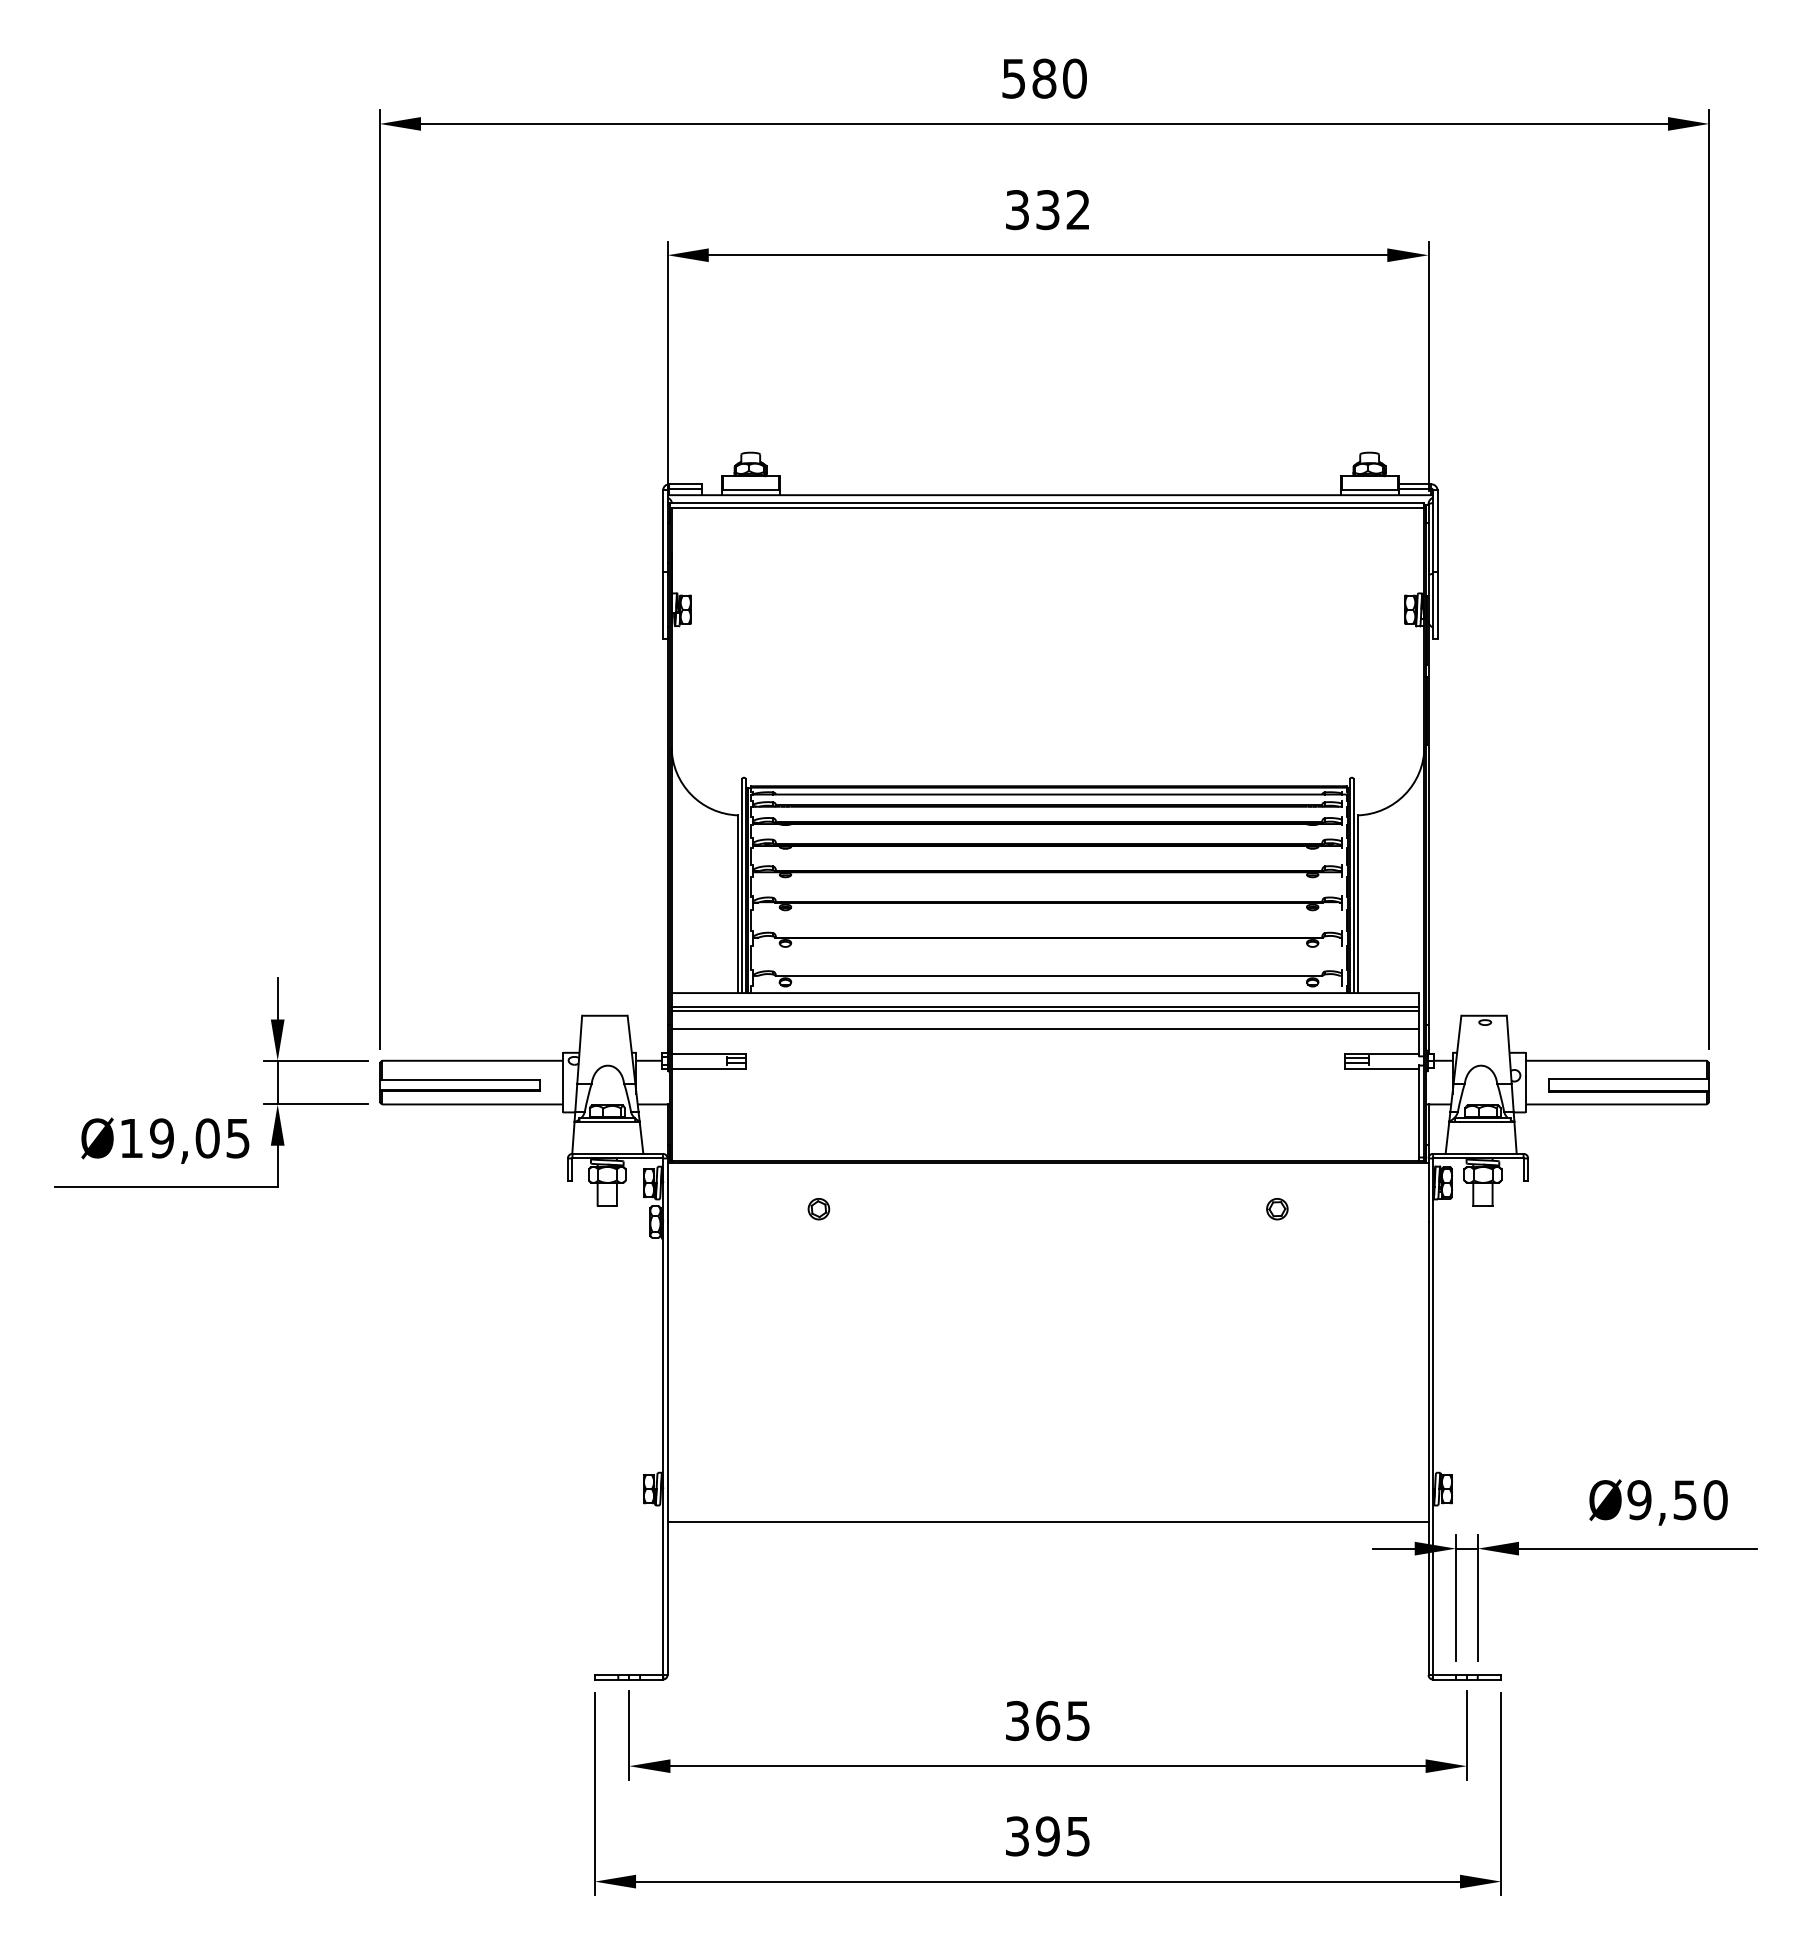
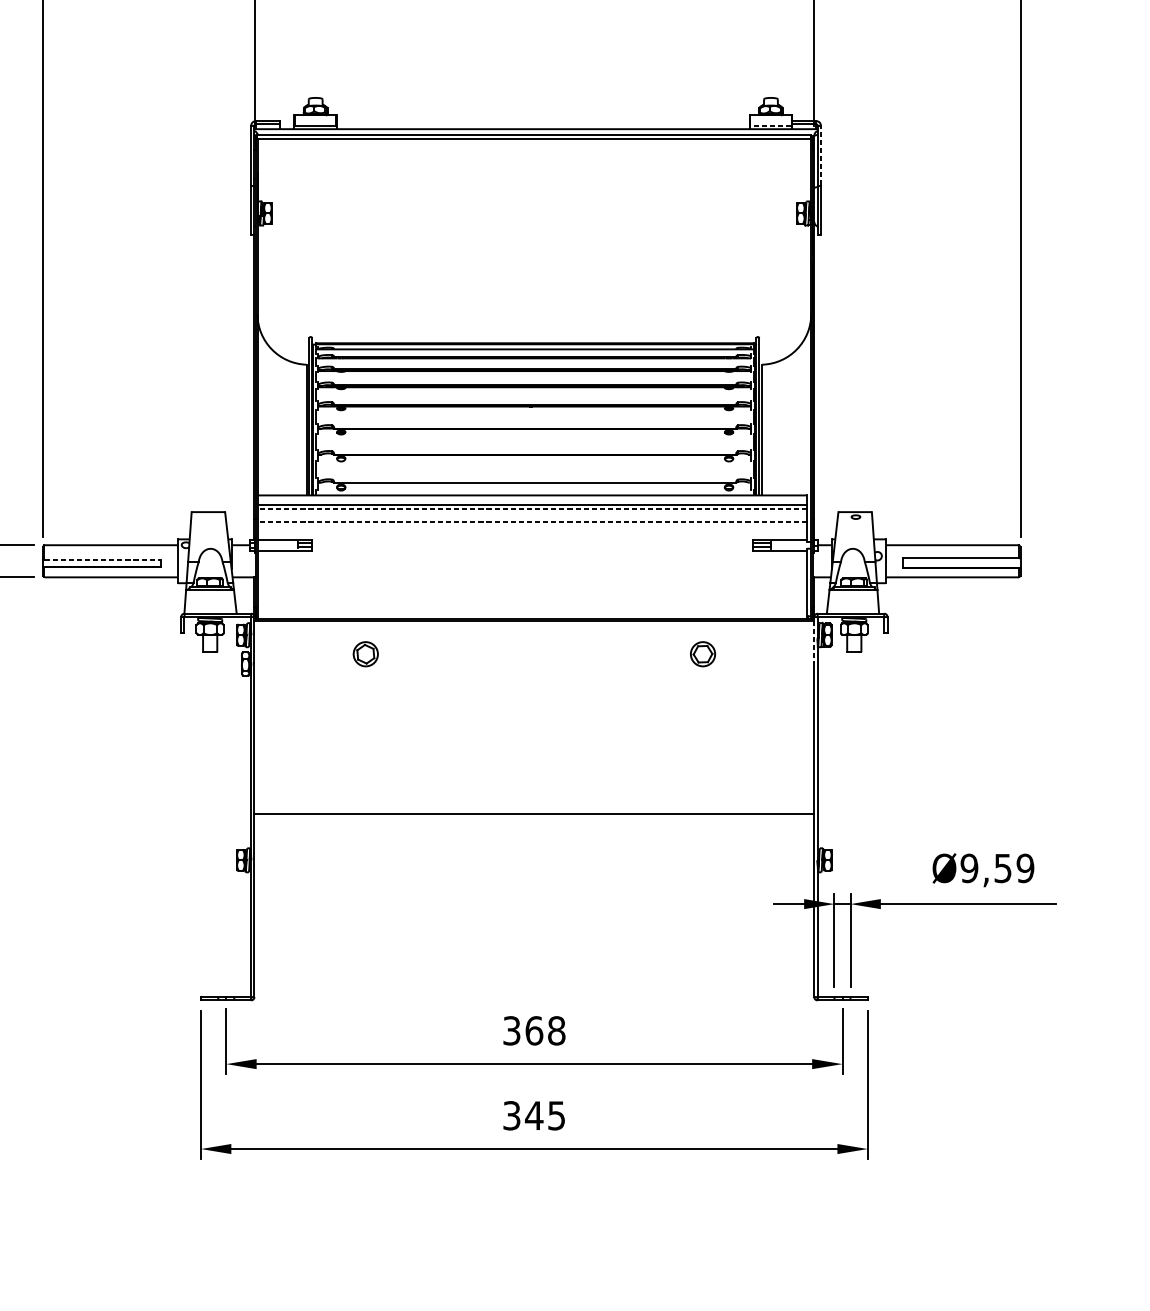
line: (1369, 490) -> (770, 125), solid -> dashed
line: (1437, 531) -> (820, 155), solid -> dashed
line: (1045, 1011) -> (532, 508), solid -> dashed
line: (1045, 1029) -> (532, 522), solid -> dashed
line: (461, 1080) -> (102, 559), solid -> dashed
line: (1428, 1192) -> (814, 642), solid -> dashed
part: (818, 1209) -> (365, 654), size x1.6
part: (1277, 1209) -> (703, 654), size x1.6
text: (1715, 1500) -> (1025, 868), Ø9,50 -> Ø9,59
line: (1047, 1521) -> (533, 814), moved
text: (1078, 1720) -> (556, 1030), 365 -> 368
text: (1047, 1836) -> (533, 1115), 395 -> 345

